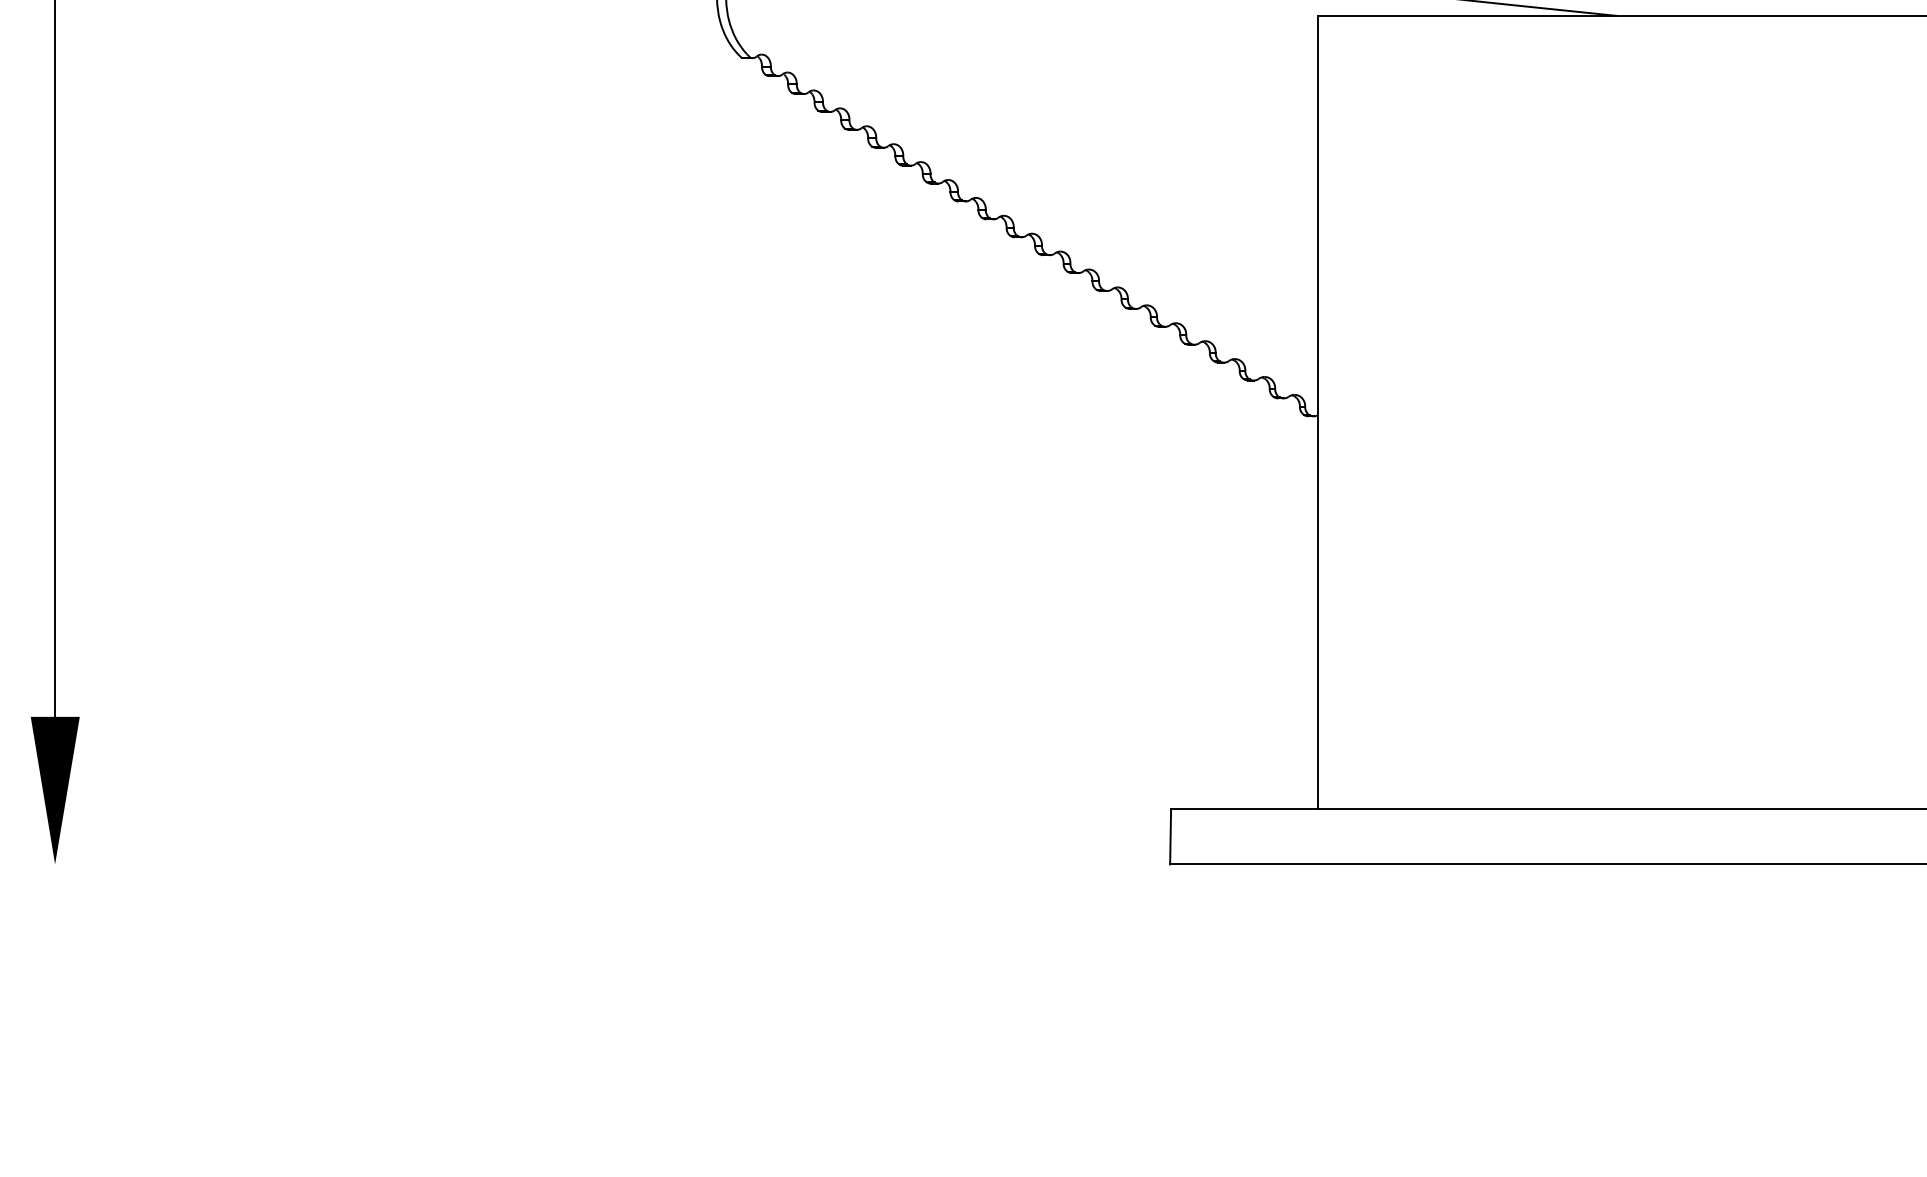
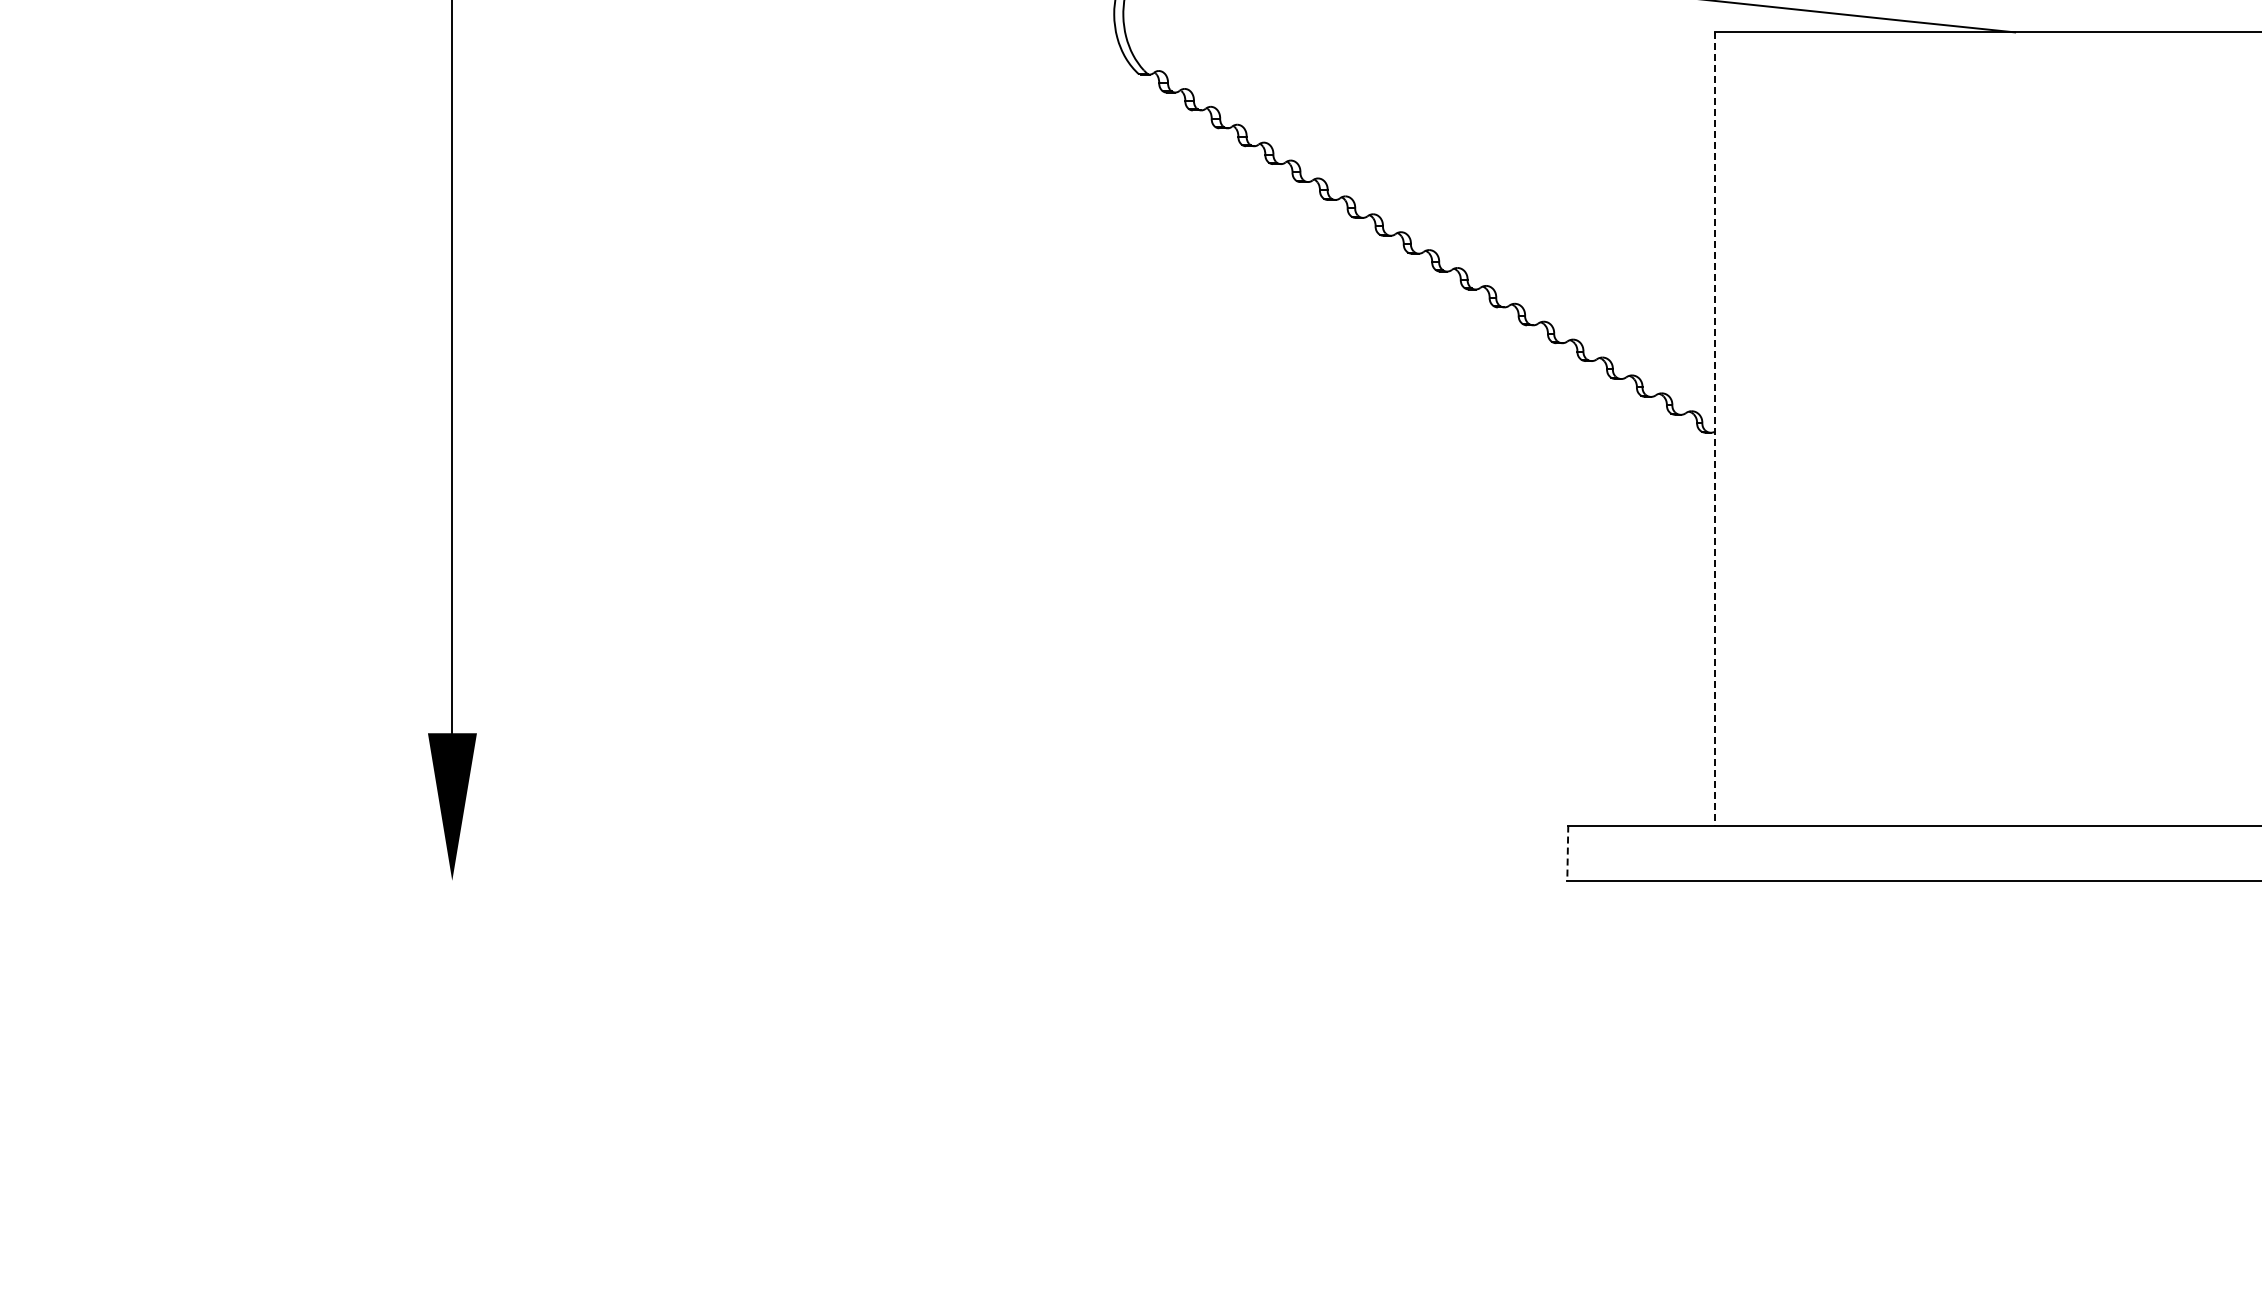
line: (1317, 413) -> (1714, 429), solid -> dashed
line: (1170, 837) -> (1567, 853), solid -> dashed

